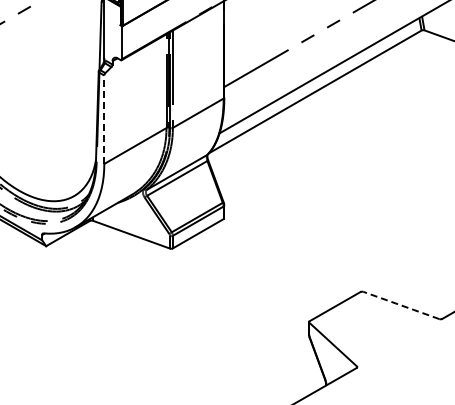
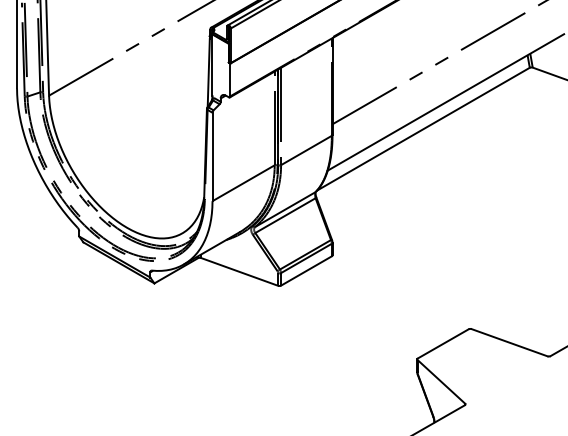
line: (104, 119) -> (212, 156), dashed -> solid
line: (401, 305) -> (509, 342), dashed -> solid

